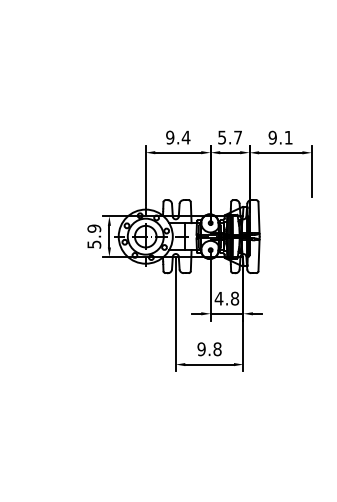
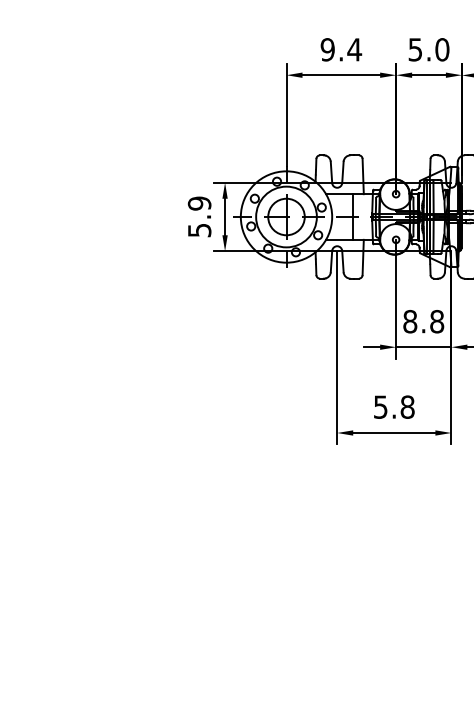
text: (238, 137) -> (443, 49), 5.7 -> 5.0
text: (218, 298) -> (409, 321), 4.8 -> 8.8
text: (201, 348) -> (380, 405), 9.8 -> 5.8

